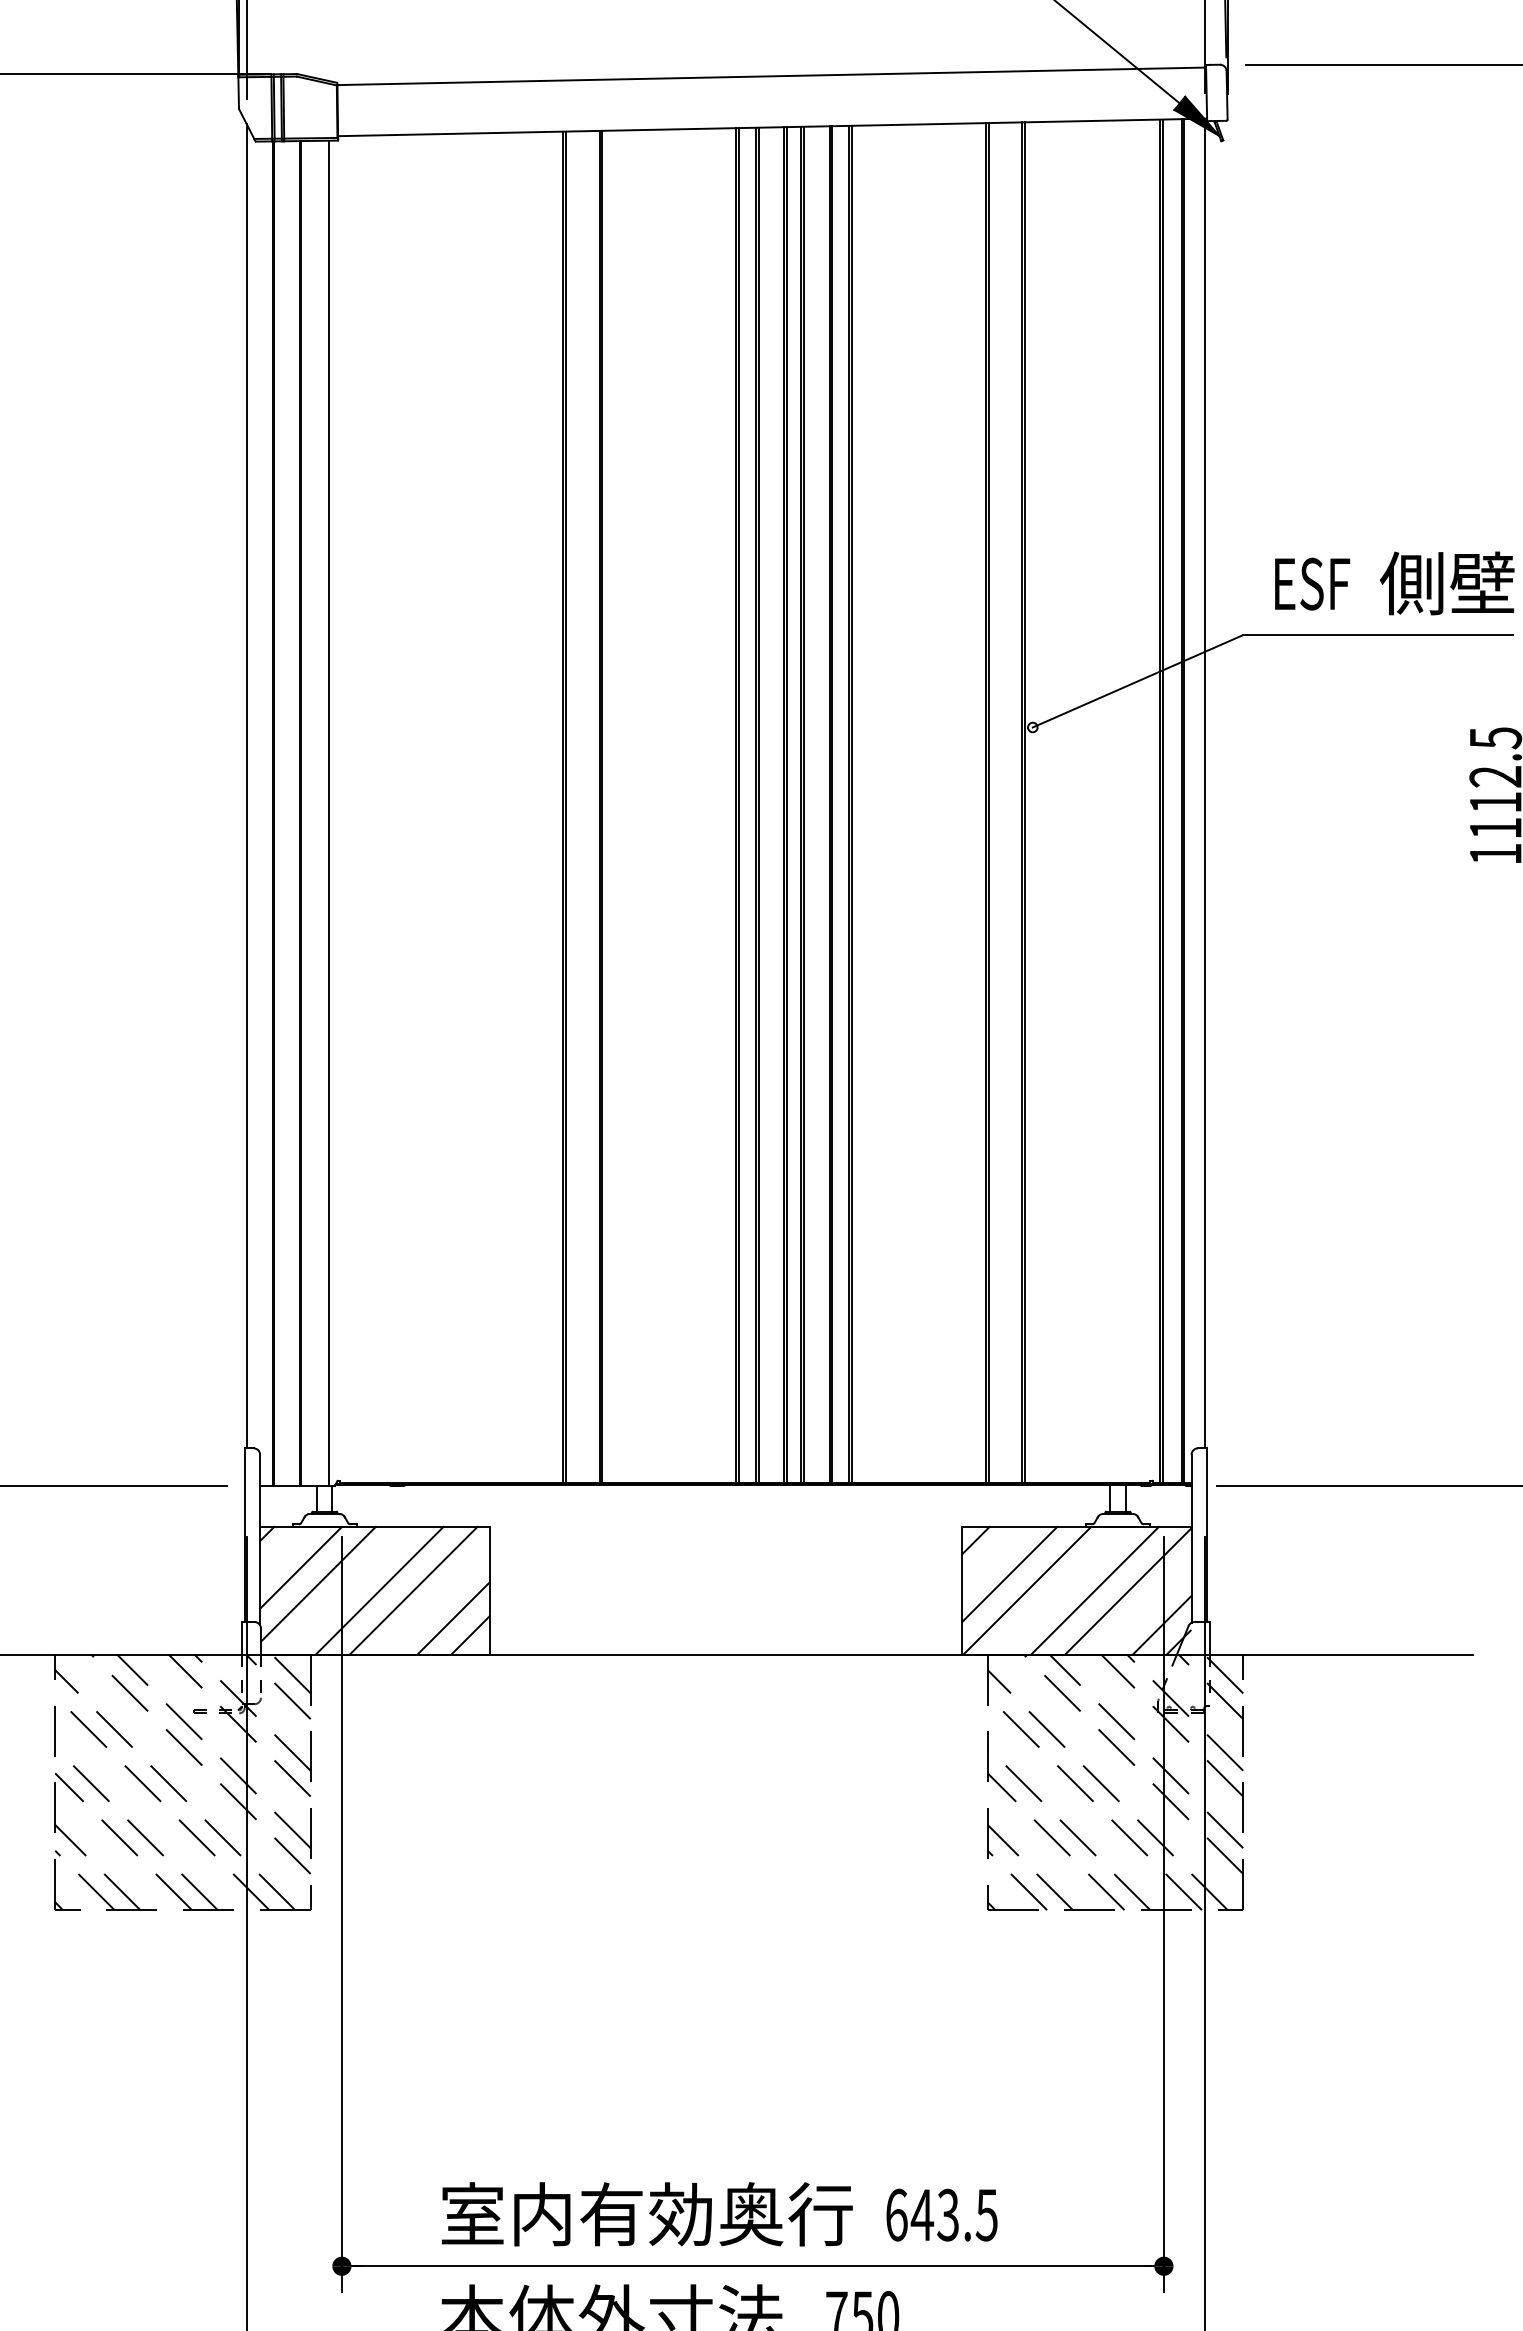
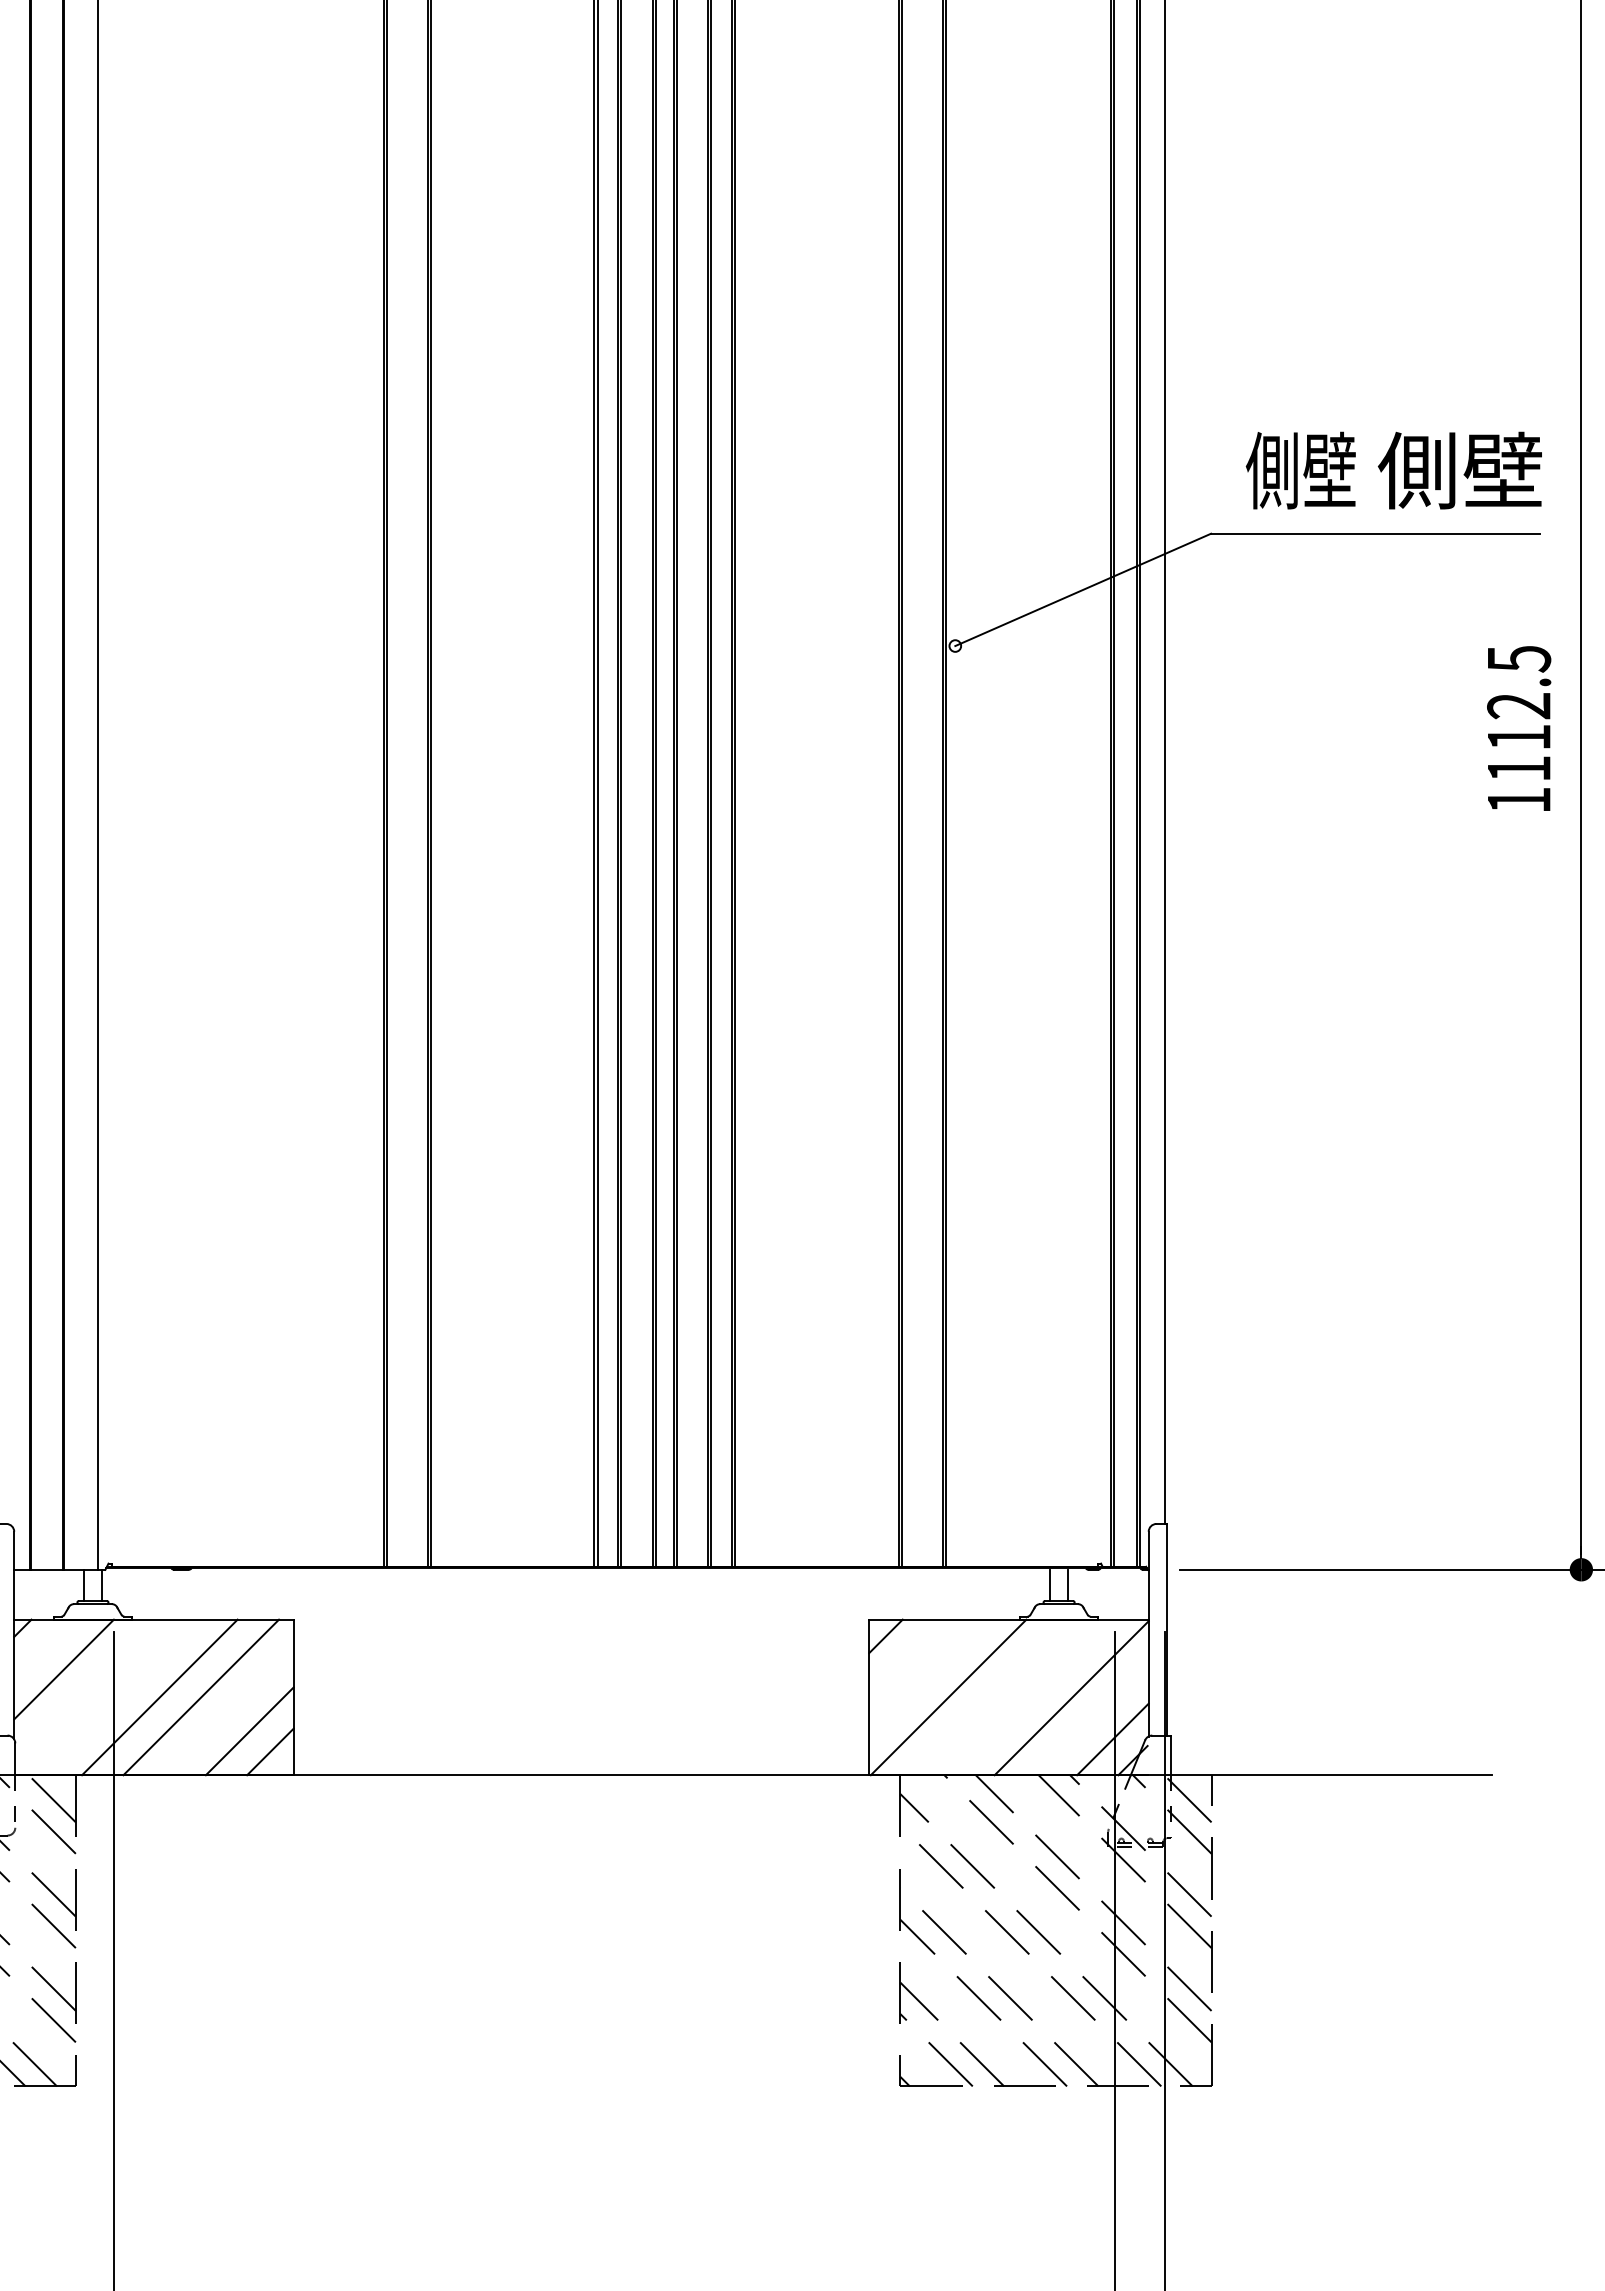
text: (1316, 583) -> (1300, 470), ESF -> 側壁
line: (1009, 1574) -> (926, 1677), removed
line: (317, 1583) -> (84, 1688), removed
line: (1094, 1590) -> (1030, 1697), removed

